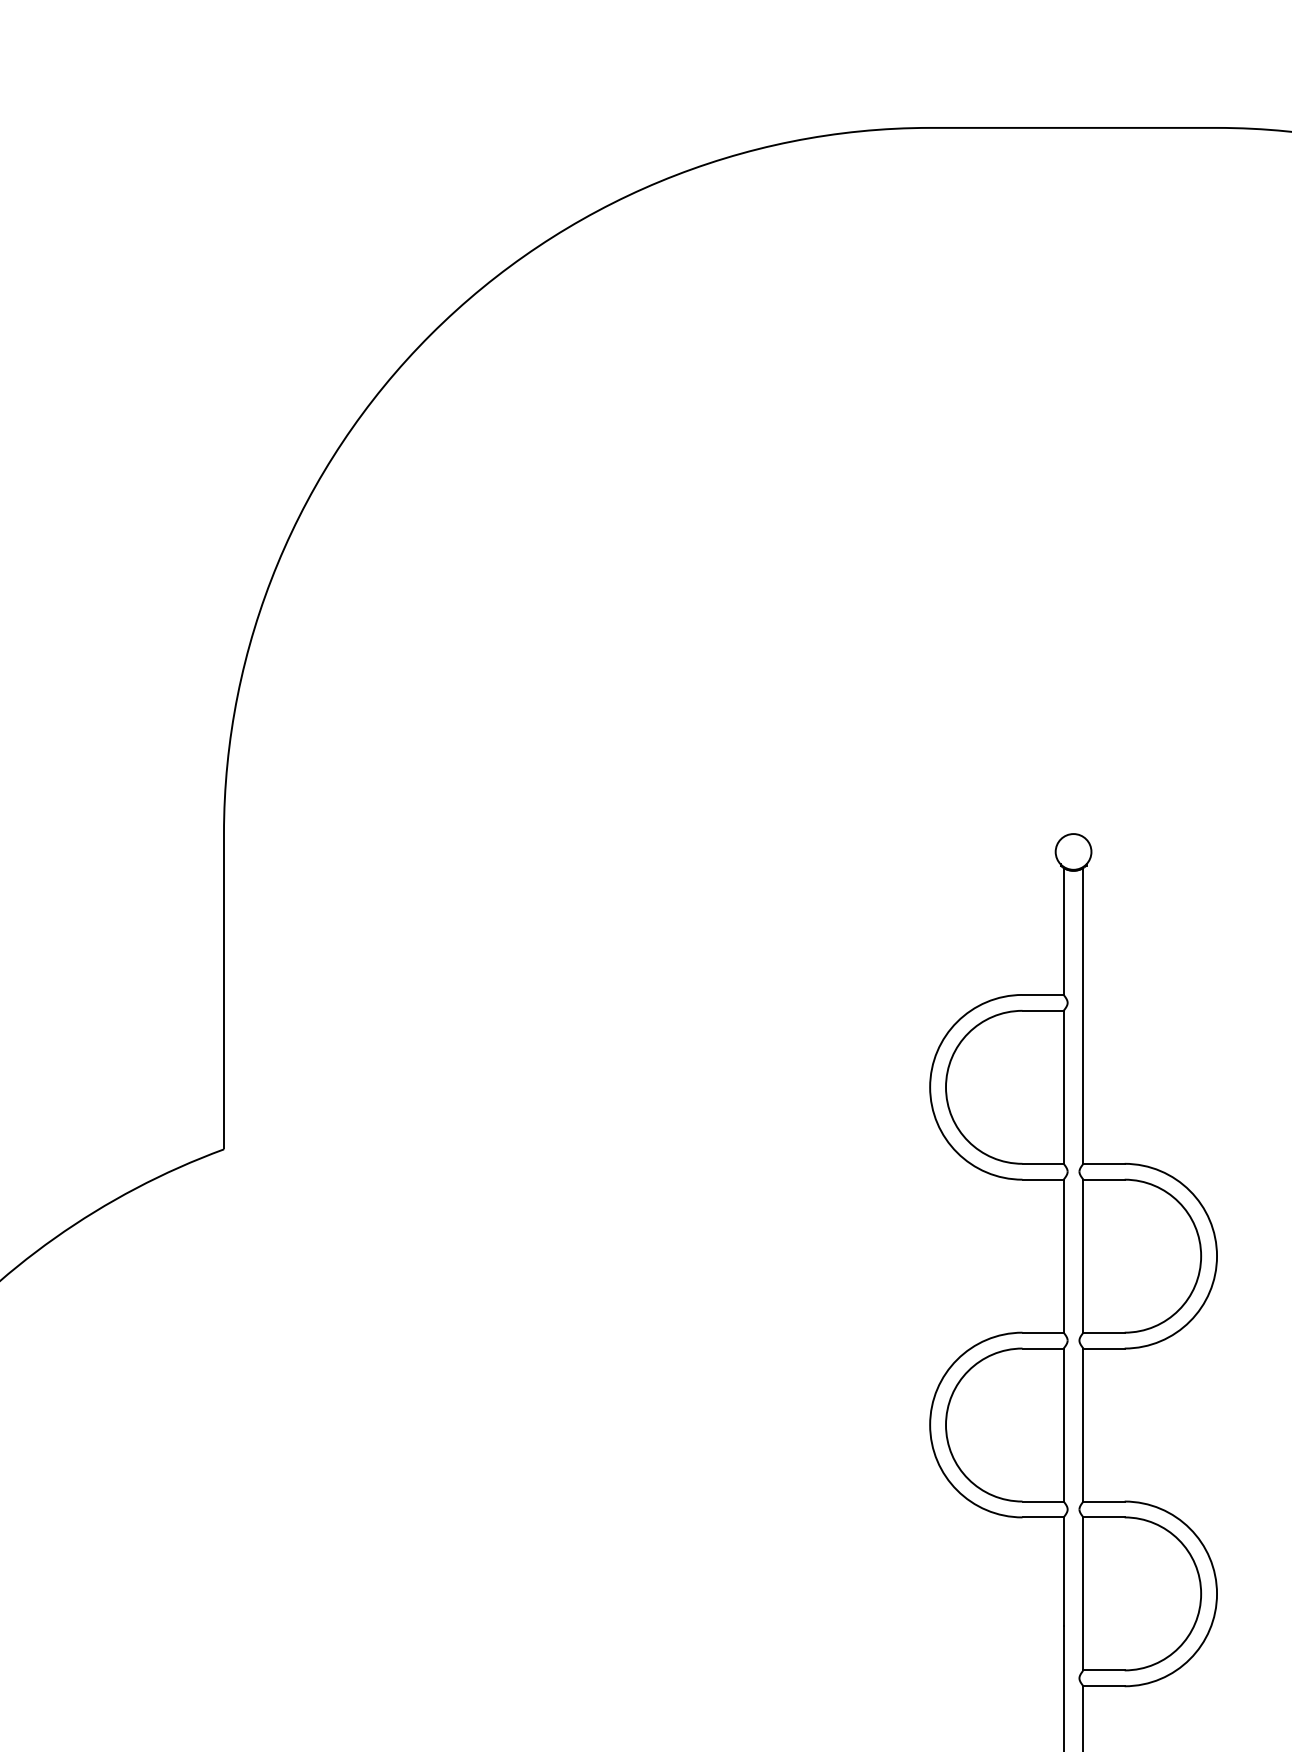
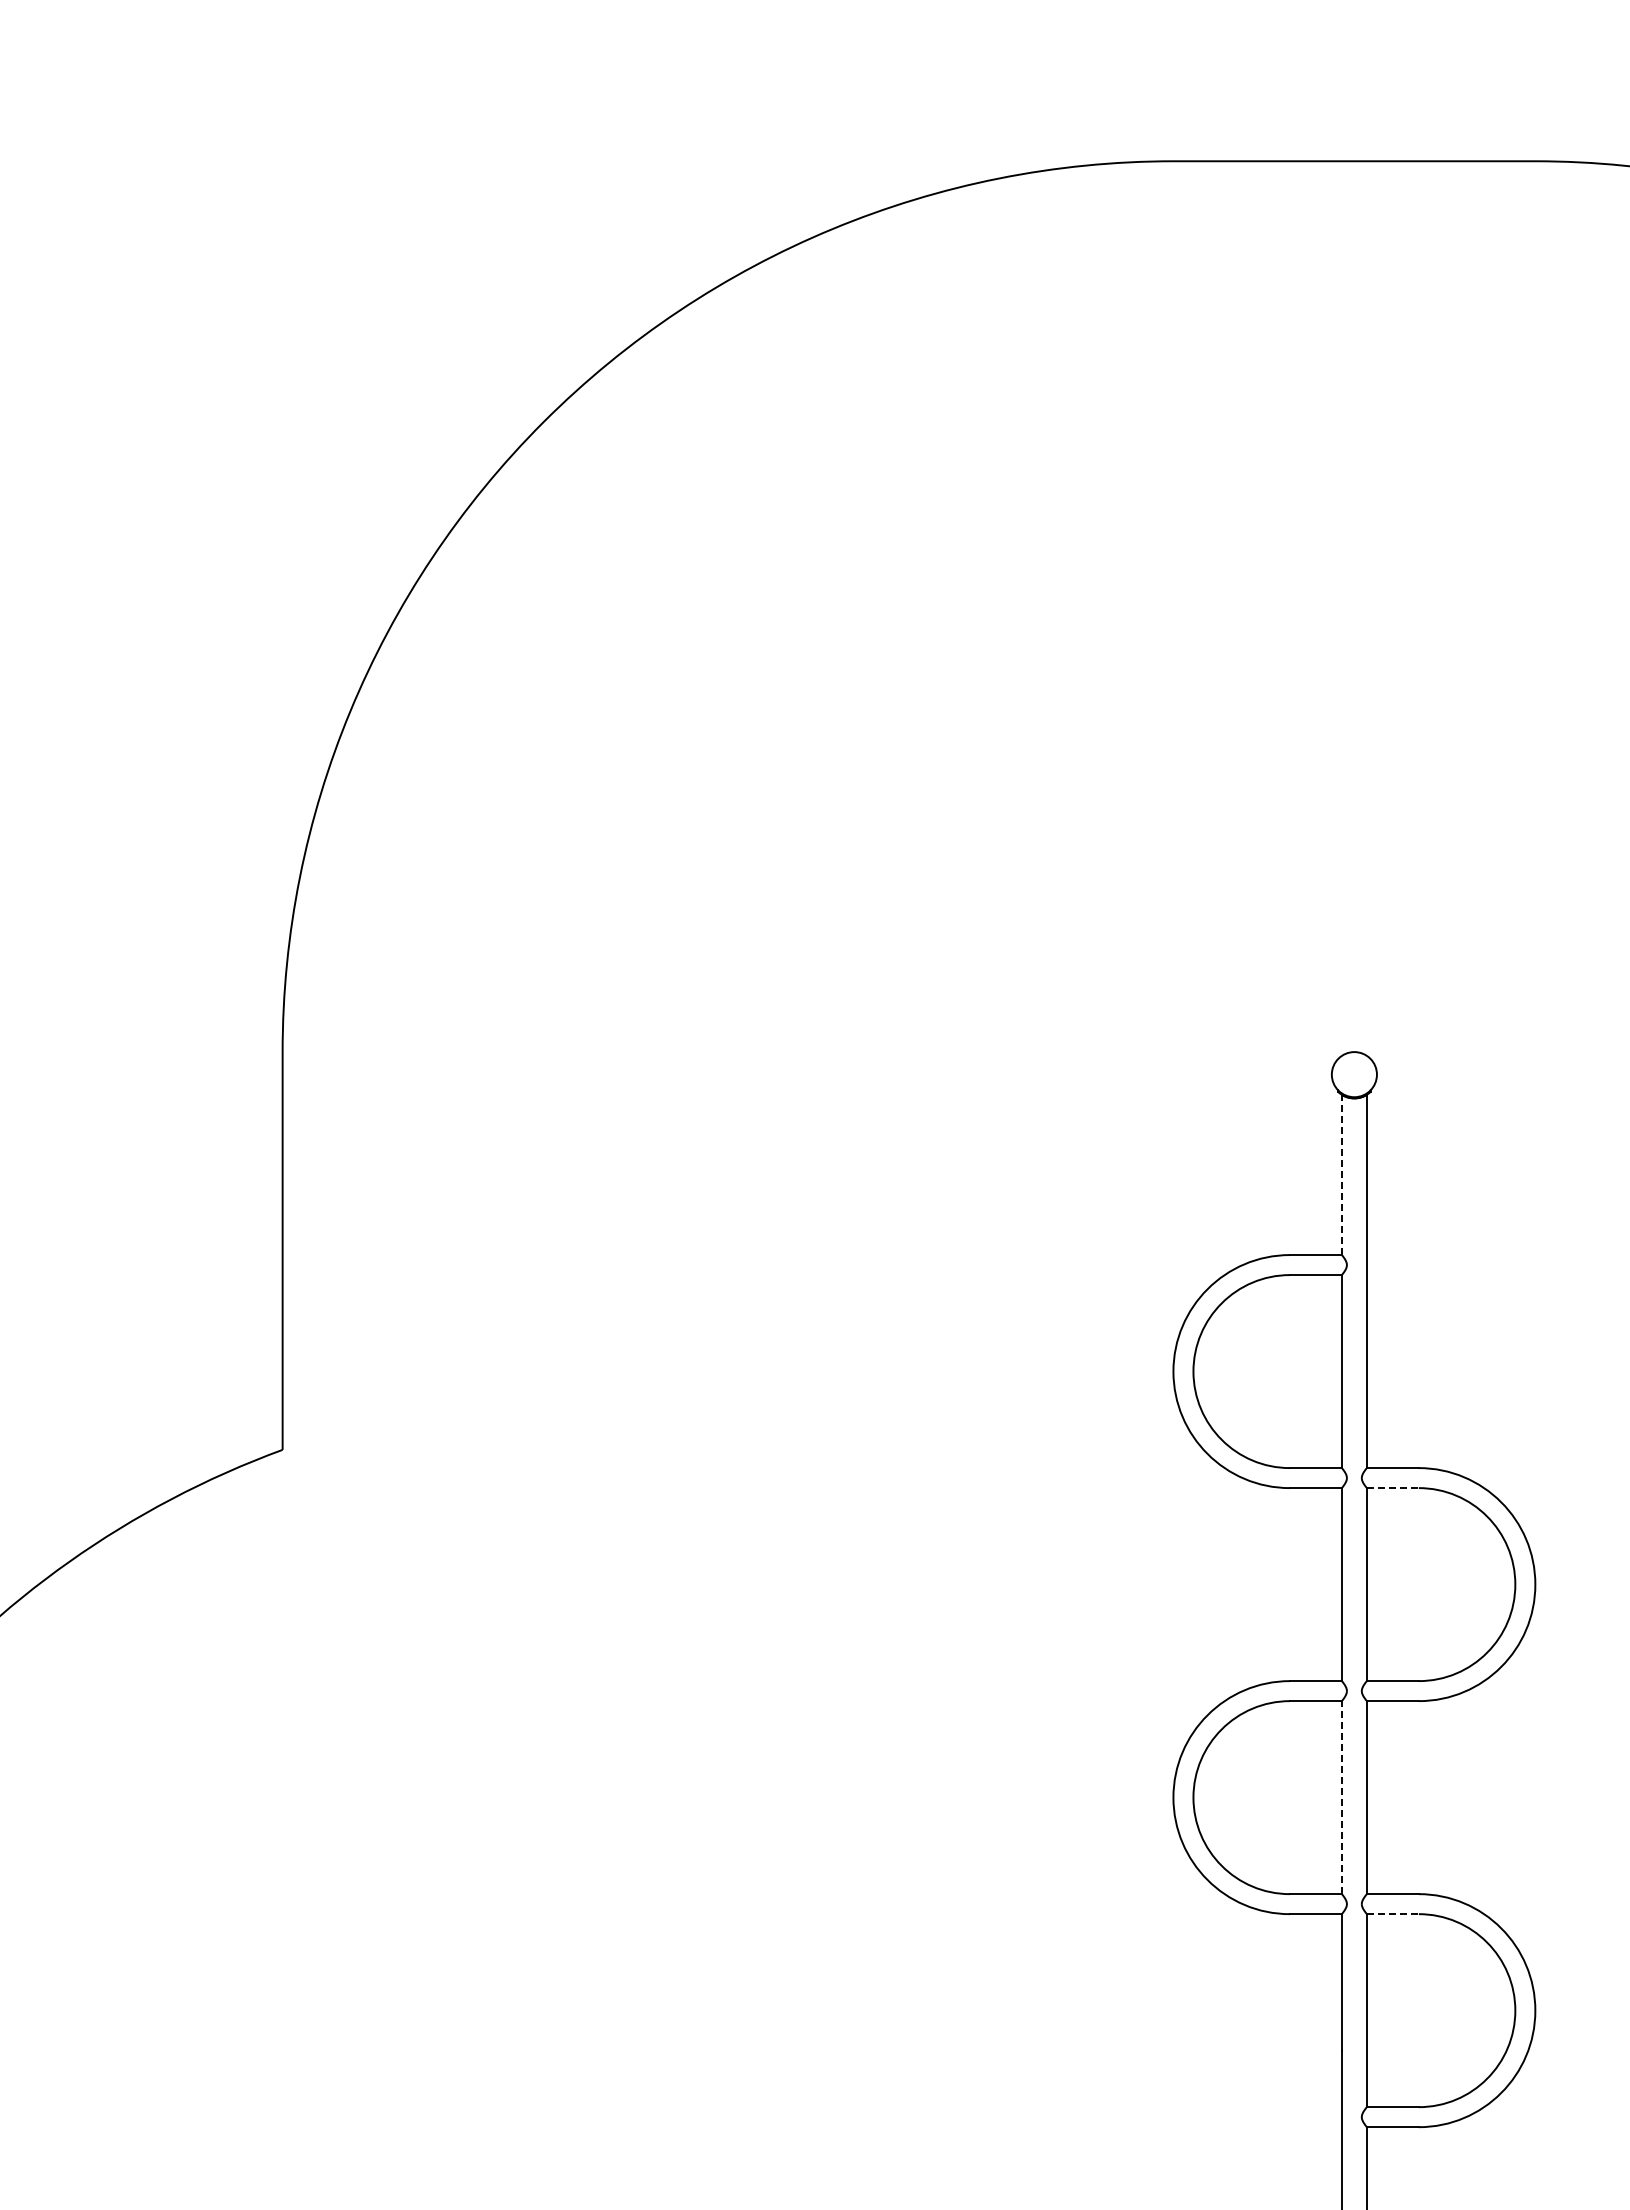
line: (1063, 931) -> (1341, 1174), solid -> dashed
line: (1103, 1180) -> (1392, 1488), solid -> dashed
line: (1063, 1424) -> (1341, 1797), solid -> dashed
line: (1103, 1517) -> (1392, 1914), solid -> dashed

